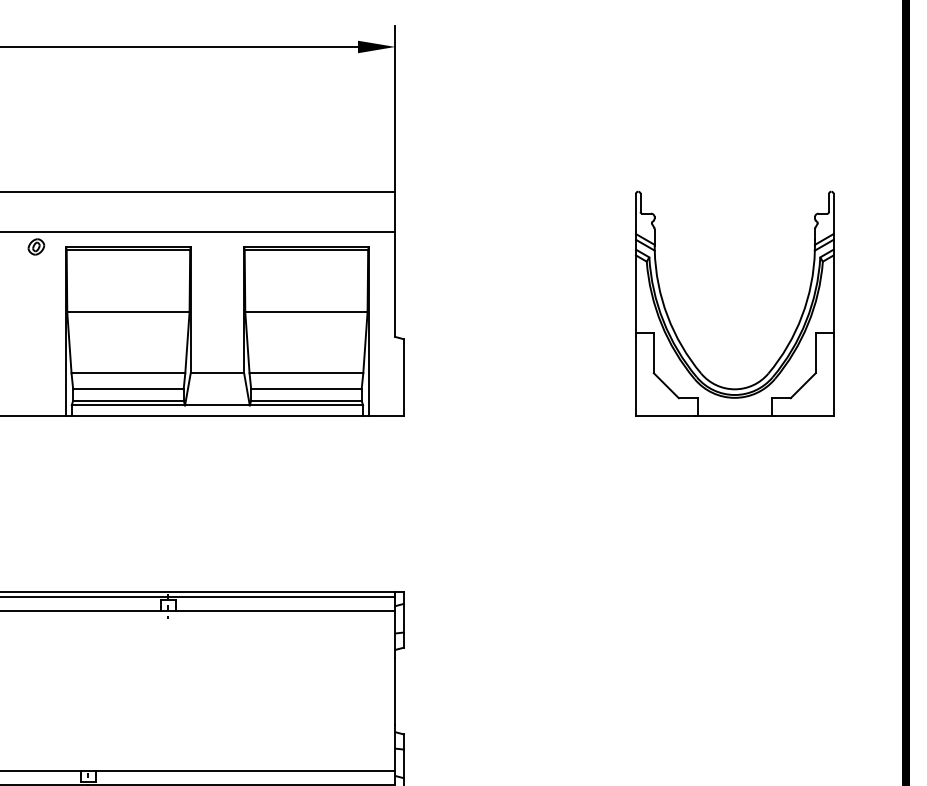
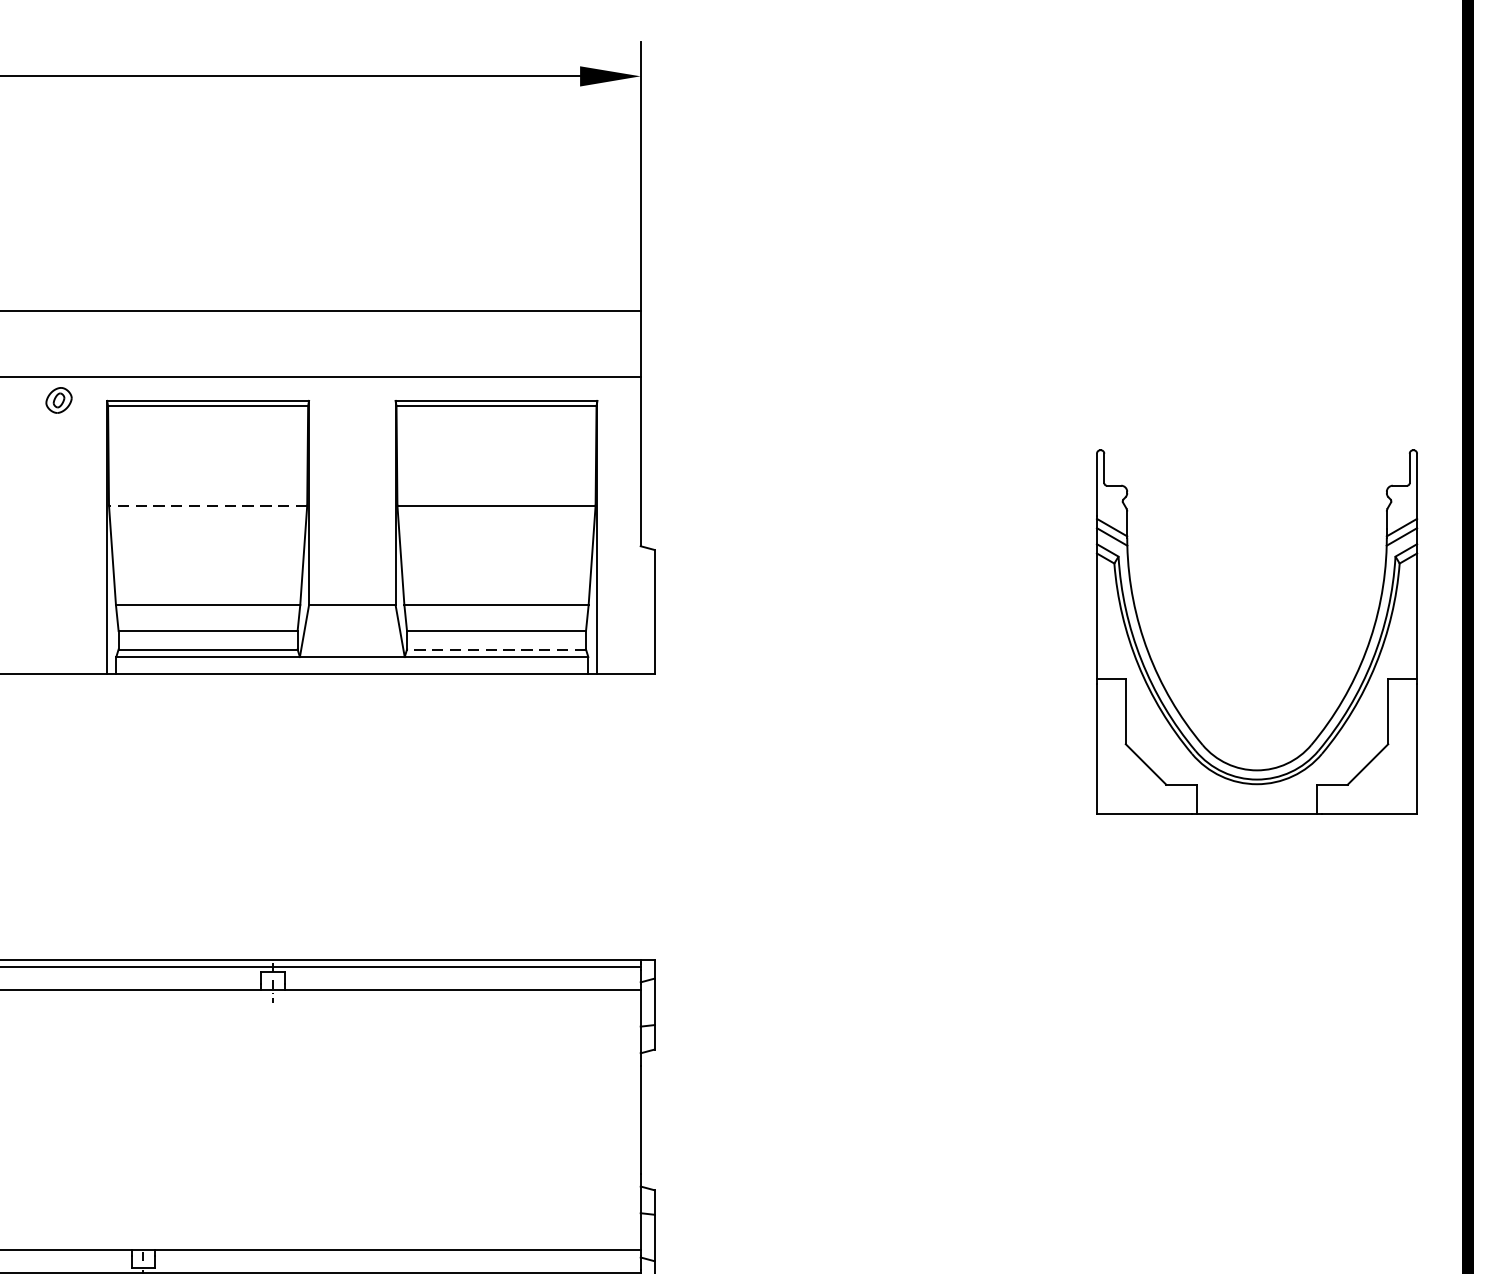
line: (127, 311) -> (206, 504), solid -> dashed
part: (676, 333) -> (1162, 679), moved
line: (305, 400) -> (495, 649), solid -> dashed

